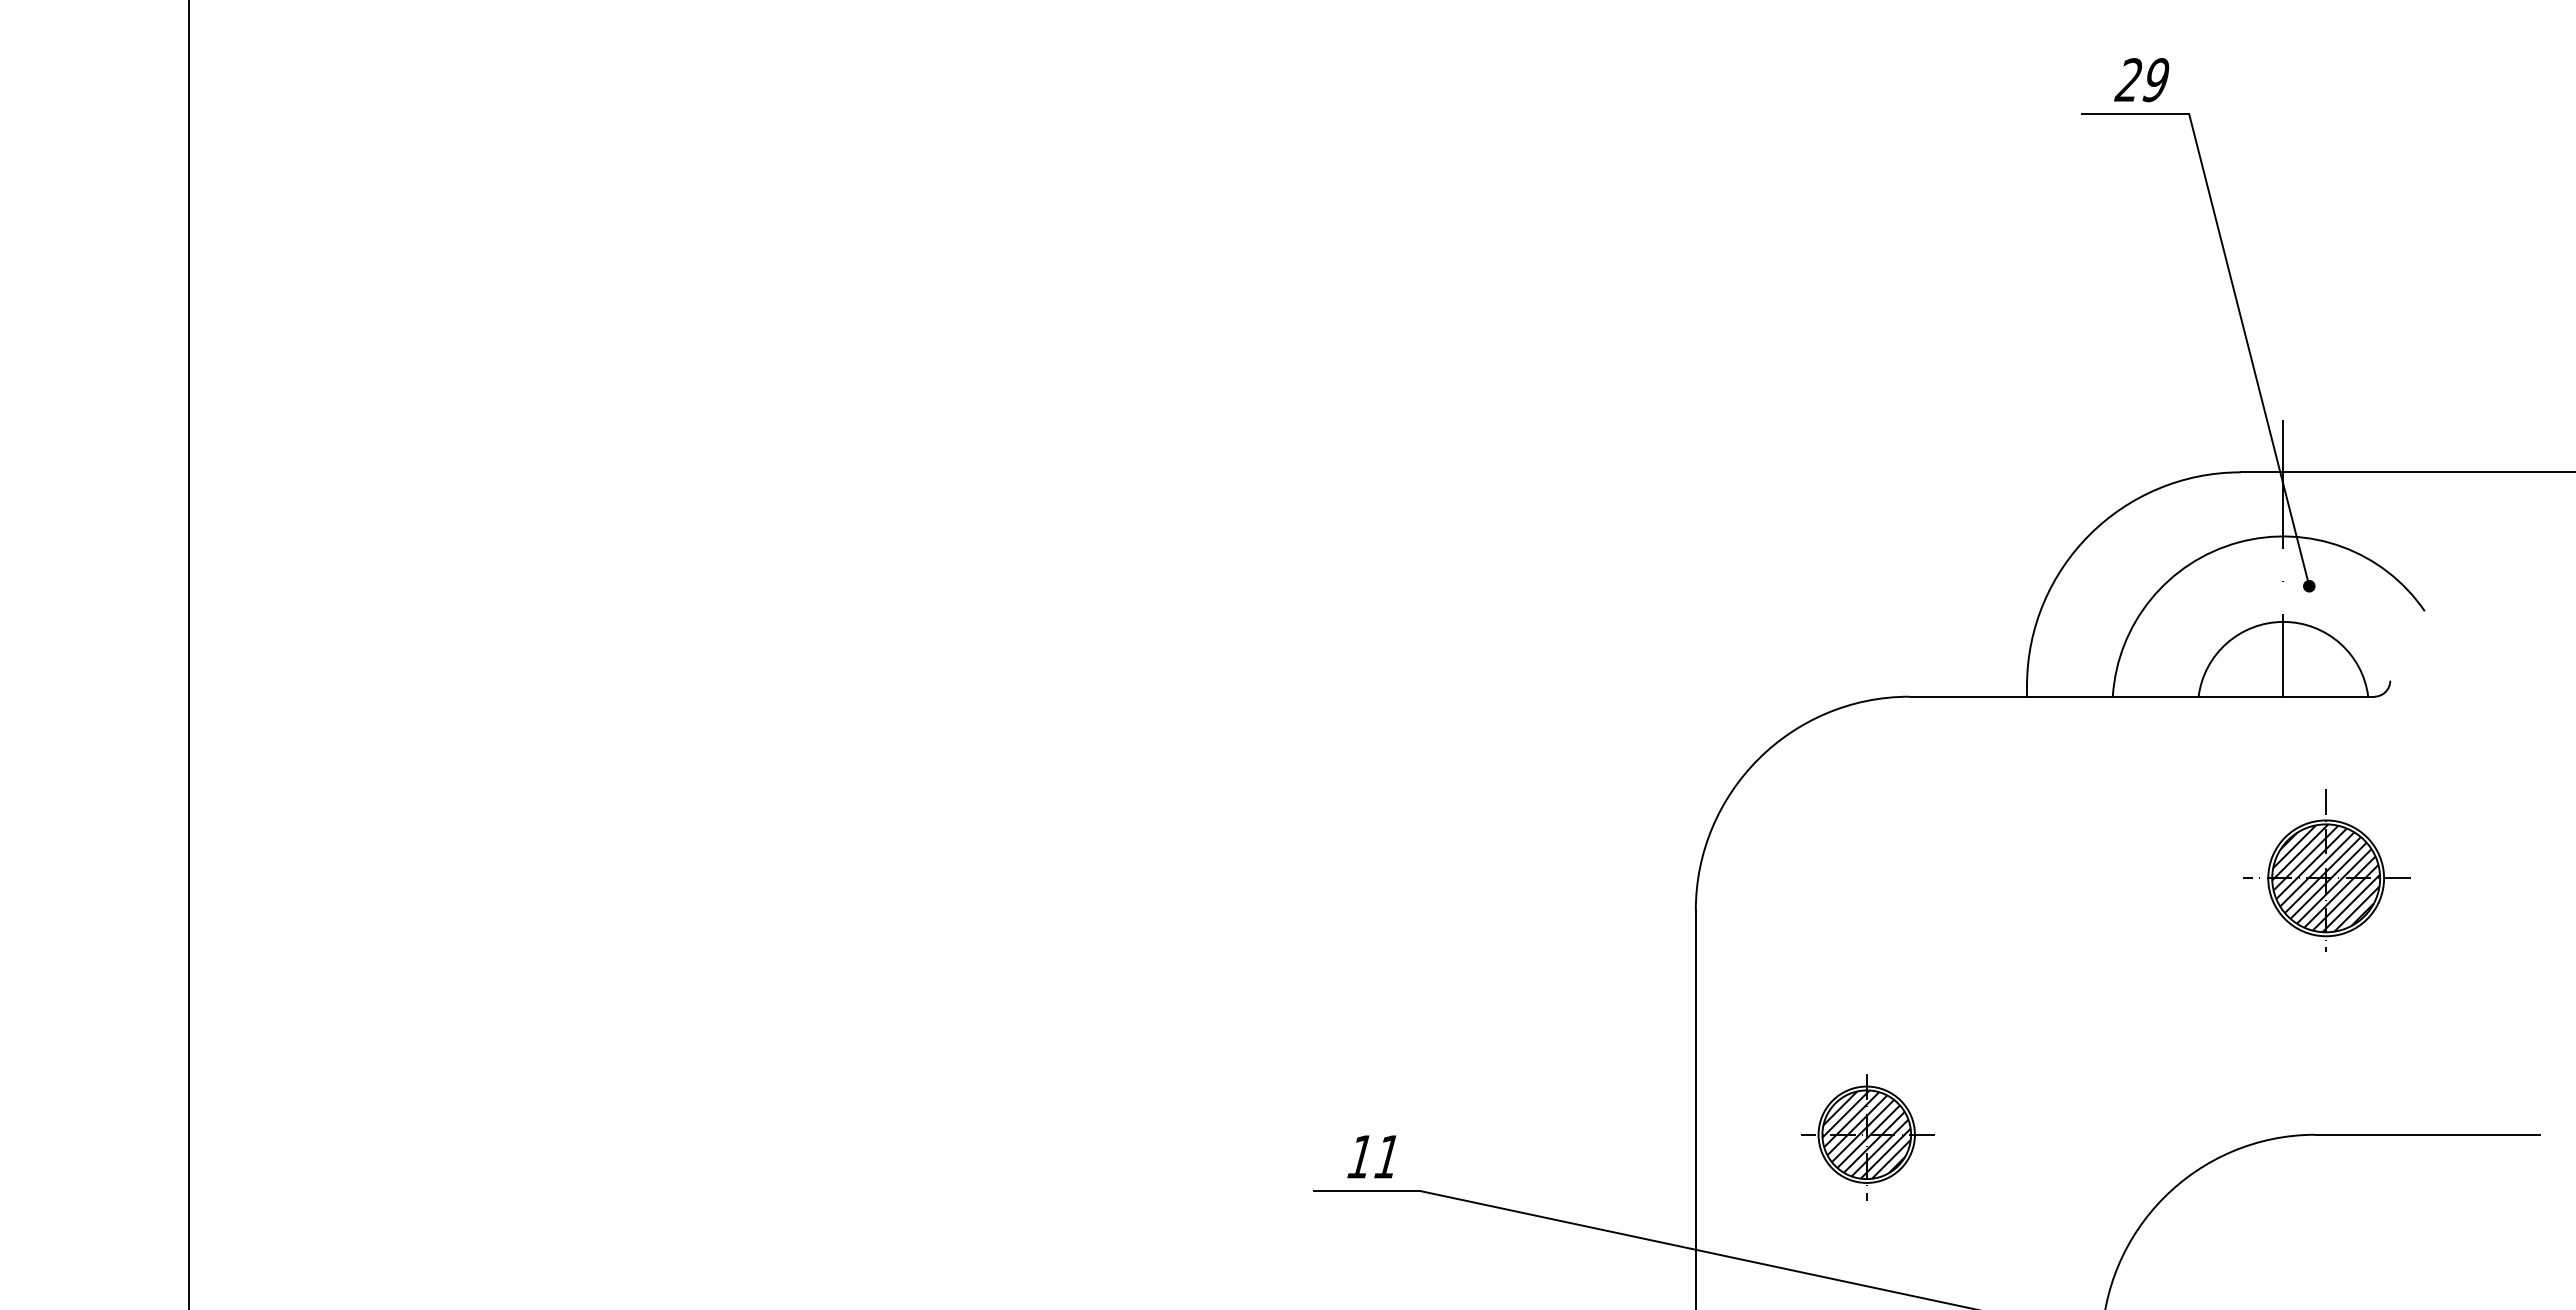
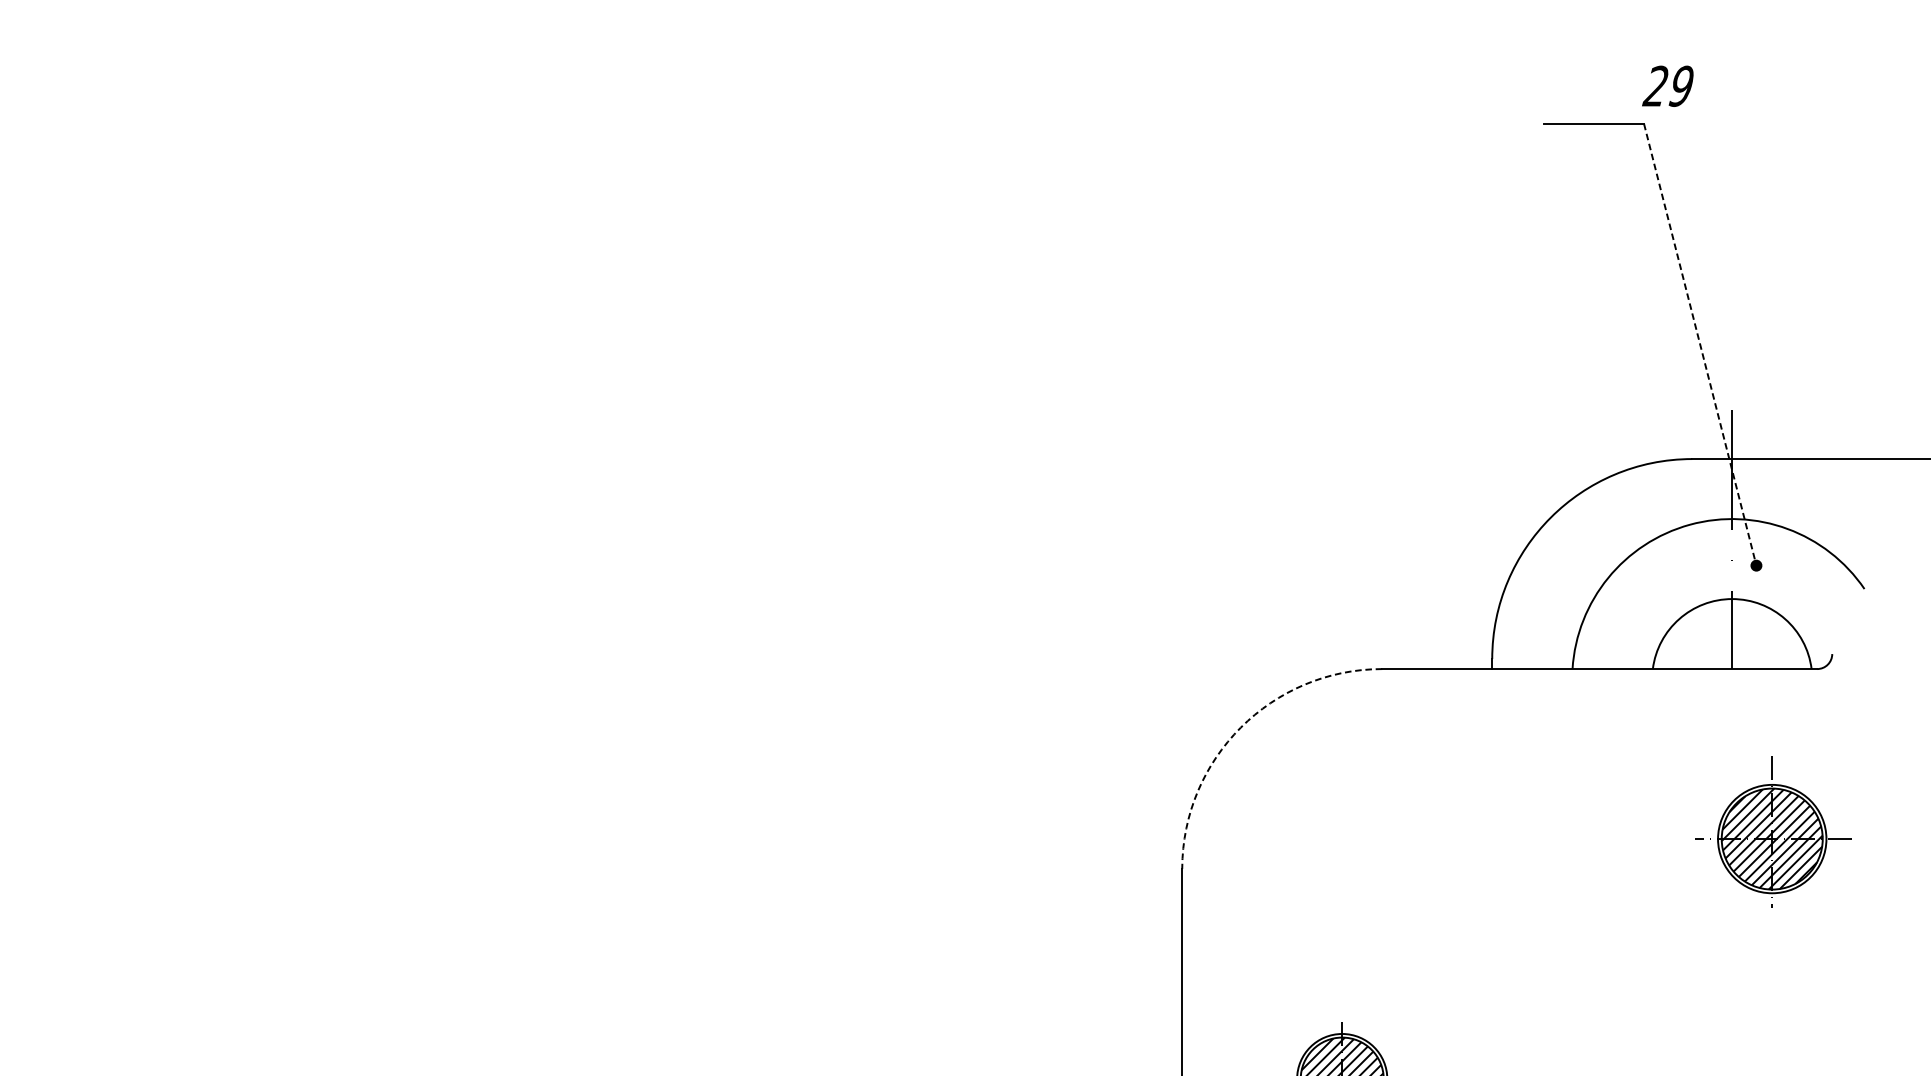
text: (2141, 80) -> (1667, 86), moved
line: (2249, 350) -> (1700, 345), solid -> dashed
arc: (1758, 759) -> (1240, 727), solid -> dashed

